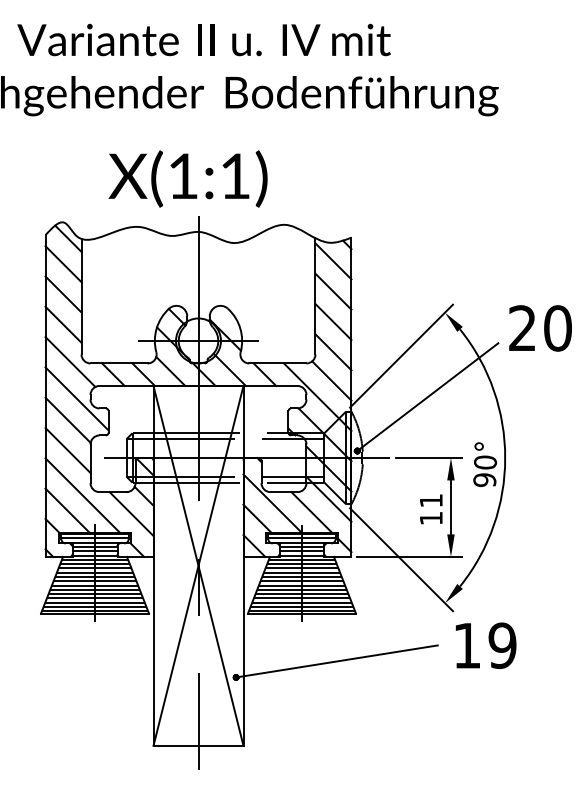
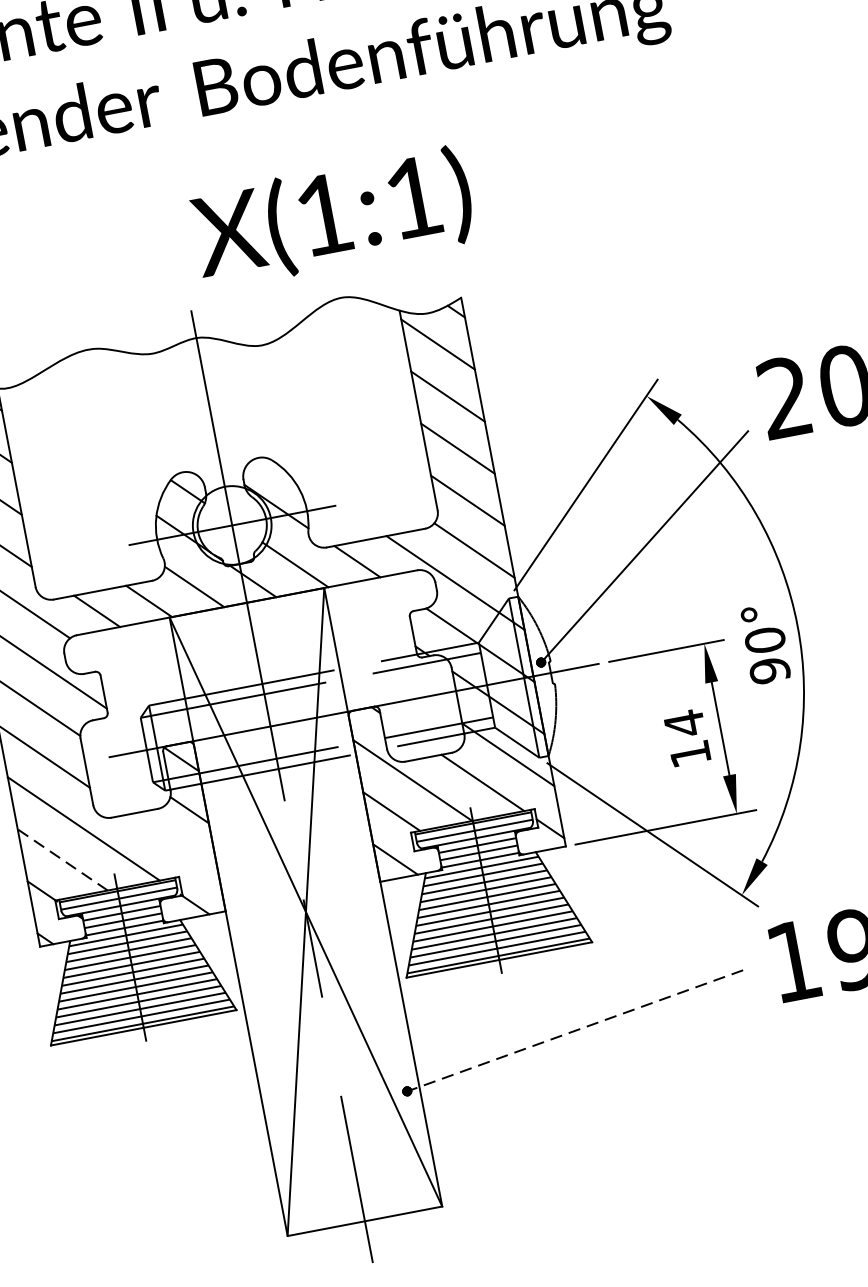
text: (187, 178) -> (331, 217), moved
text: (431, 500) -> (684, 723), 11 -> 14
line: (67, 510) -> (62, 859), solid -> dashed
line: (131, 513) -> (173, 843), removed
line: (336, 661) -> (574, 1031), solid -> dashed

